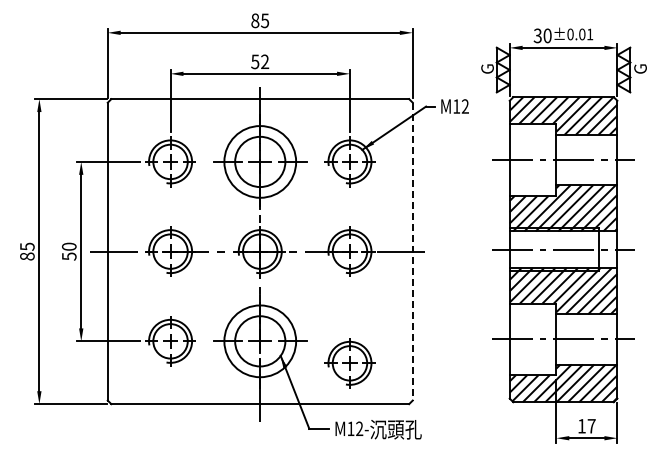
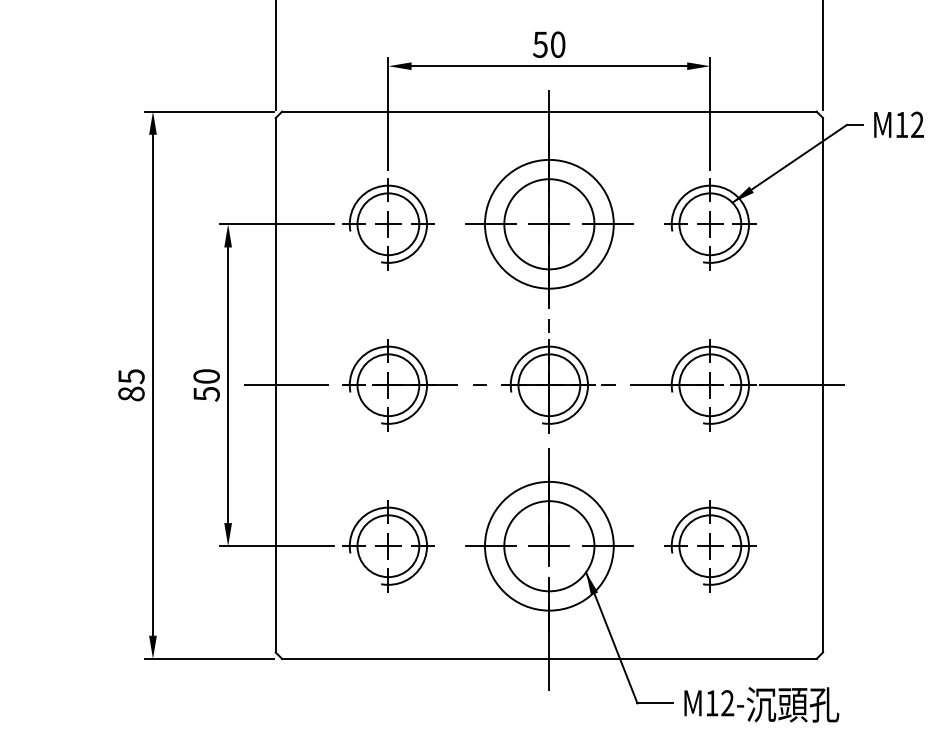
text: (265, 61) -> (558, 44), 52 -> 50
line: (412, 251) -> (822, 385), dashed -> solid
part: (349, 363) -> (709, 546), moved

